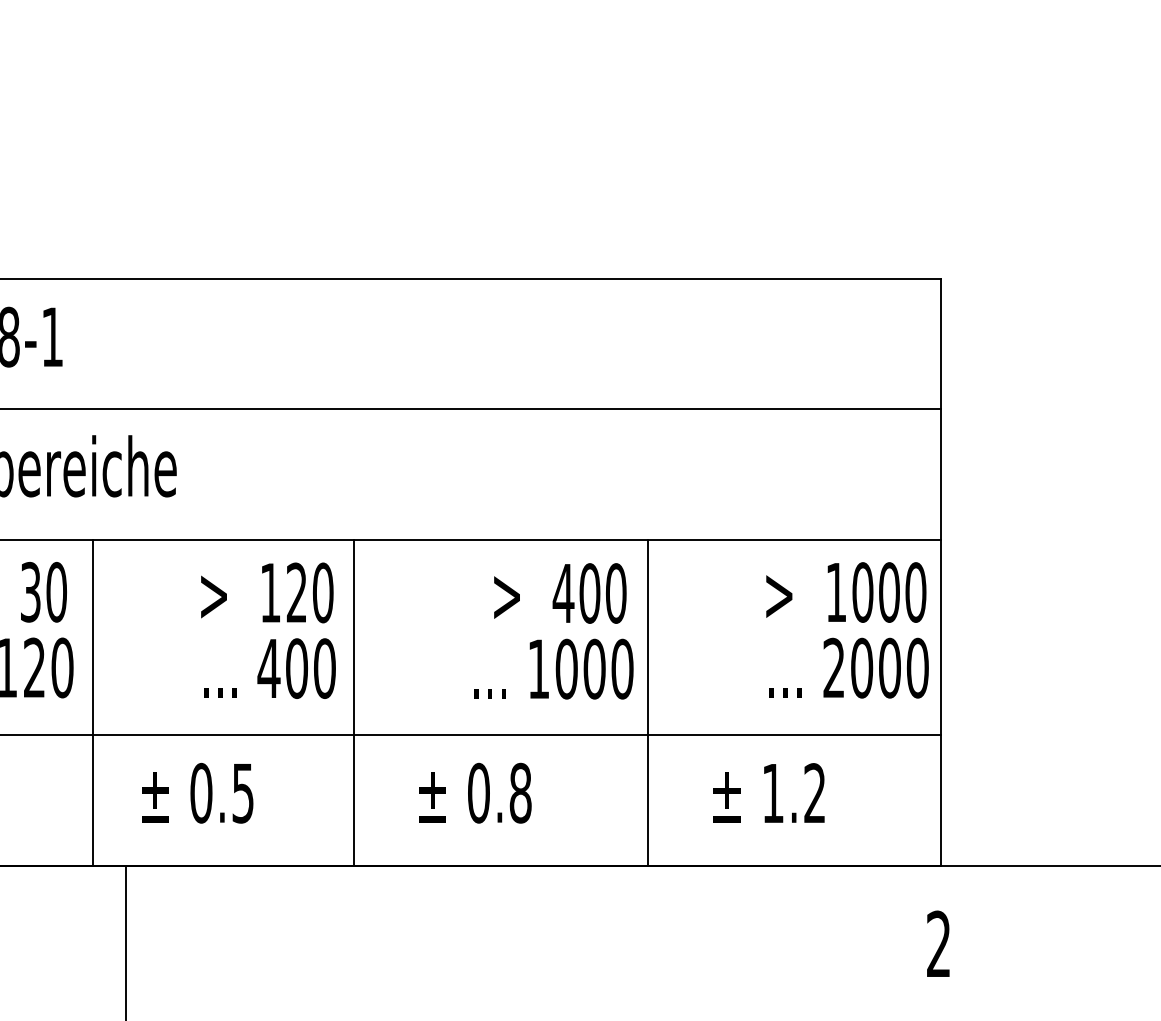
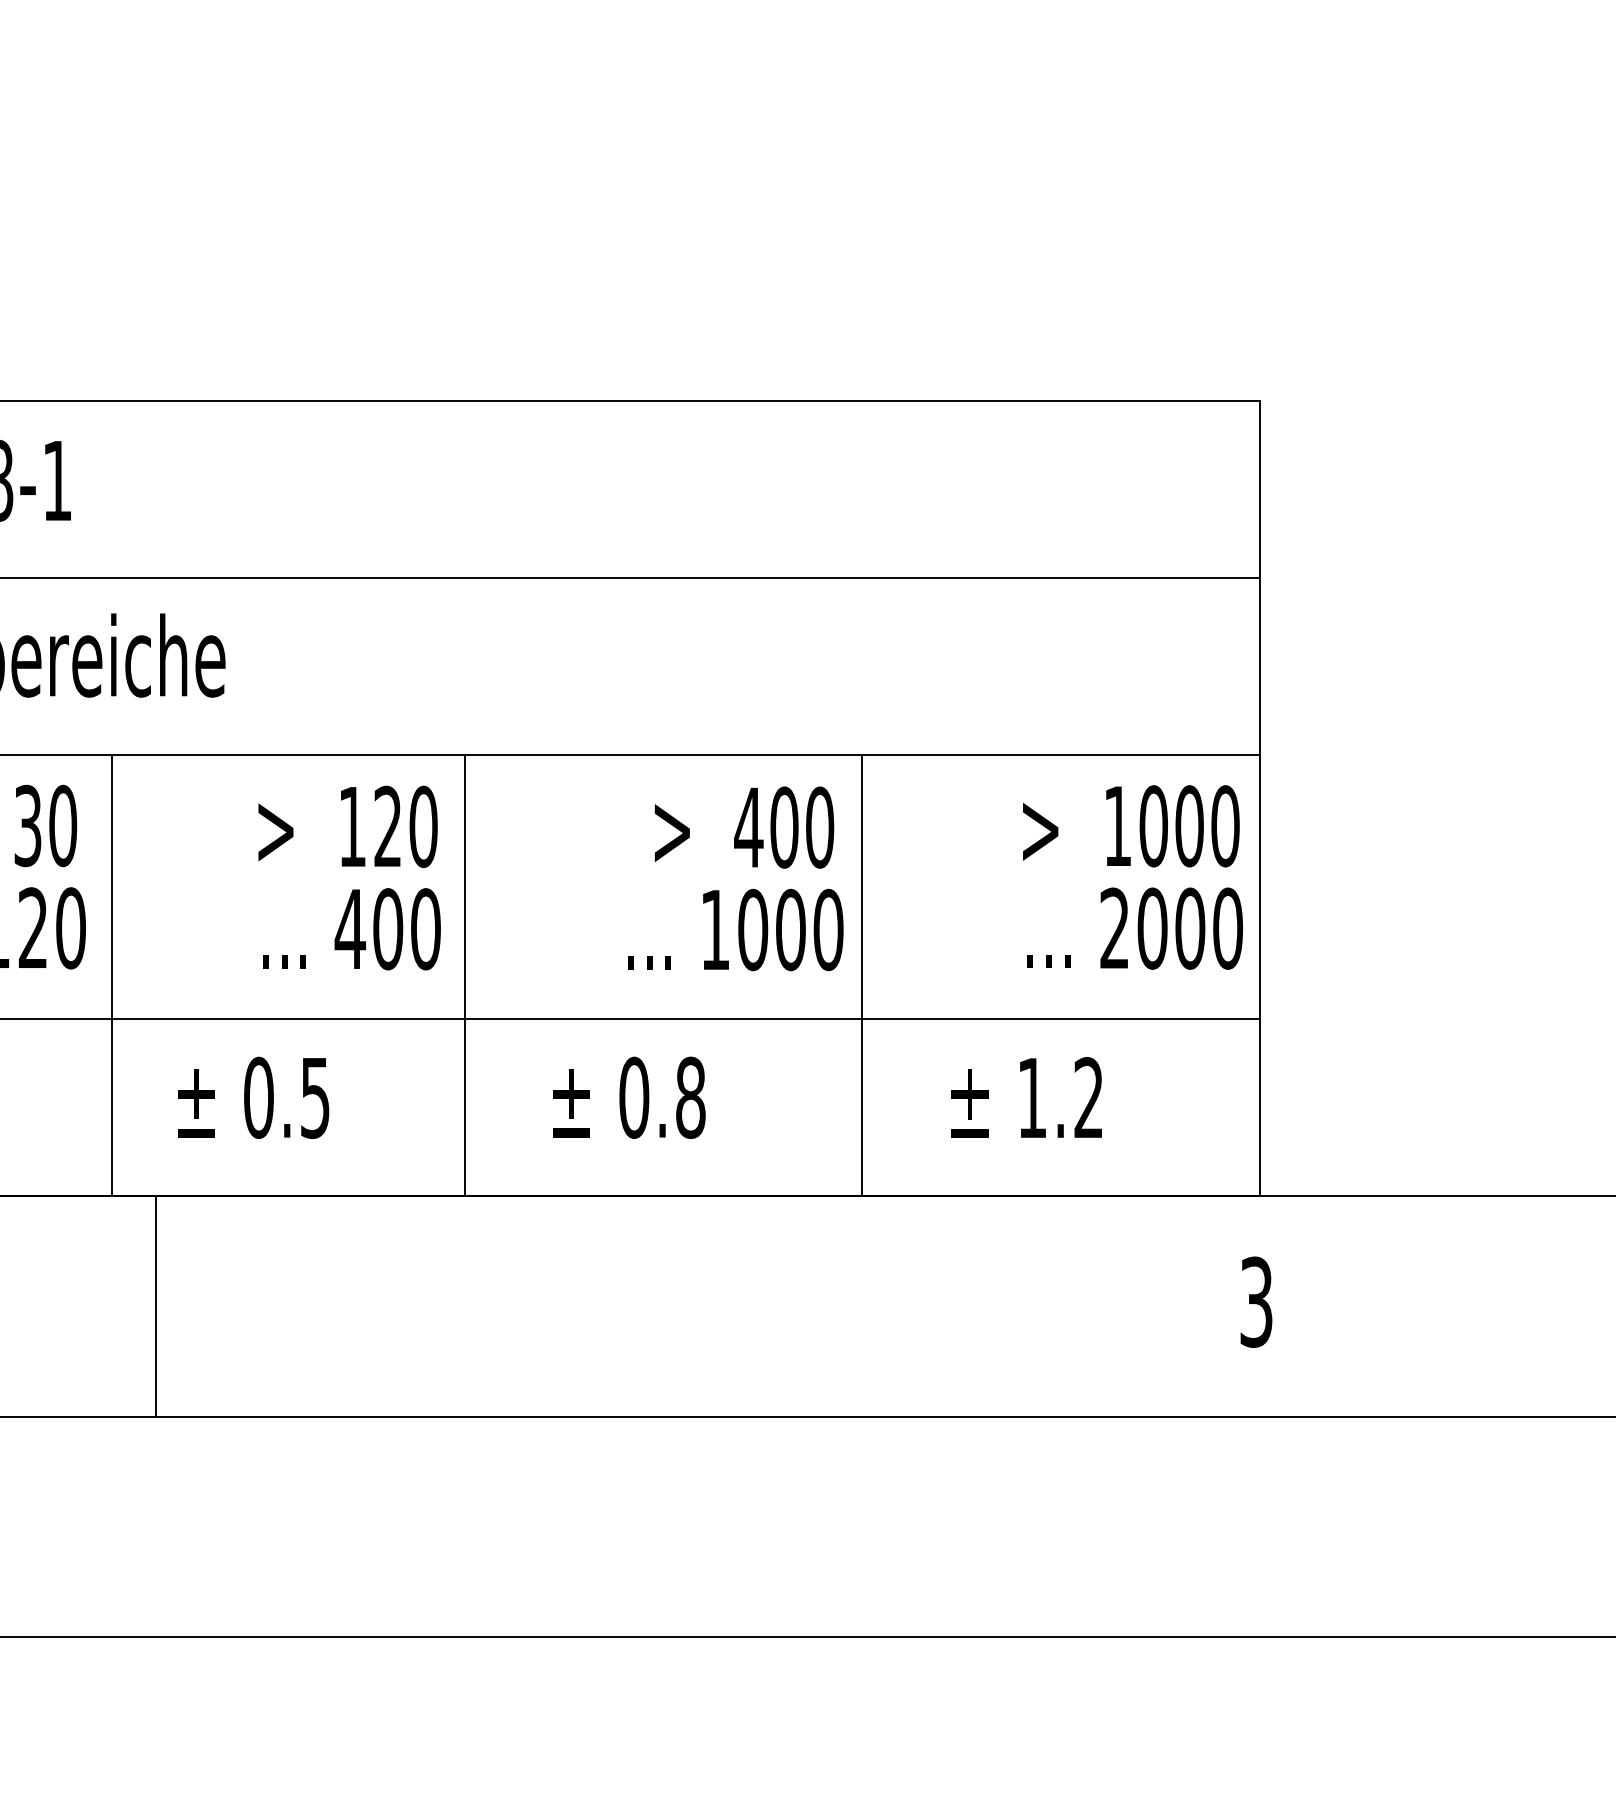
text: (938, 943) -> (1256, 1301), 2 -> 3

